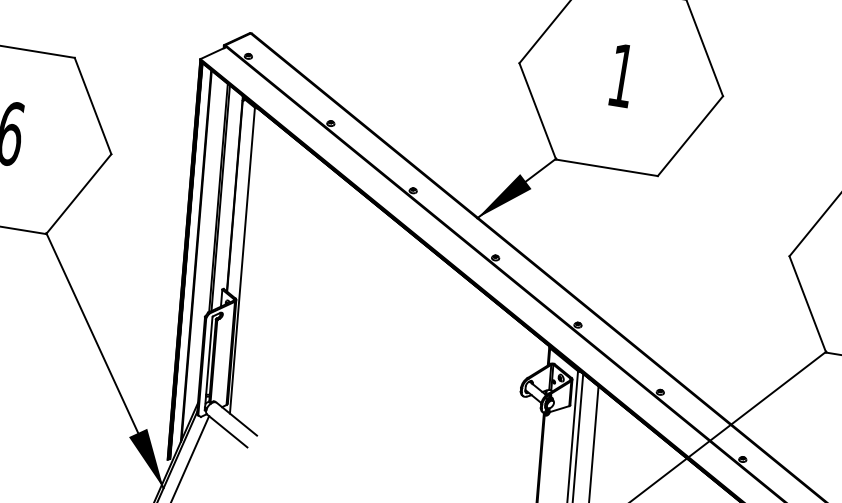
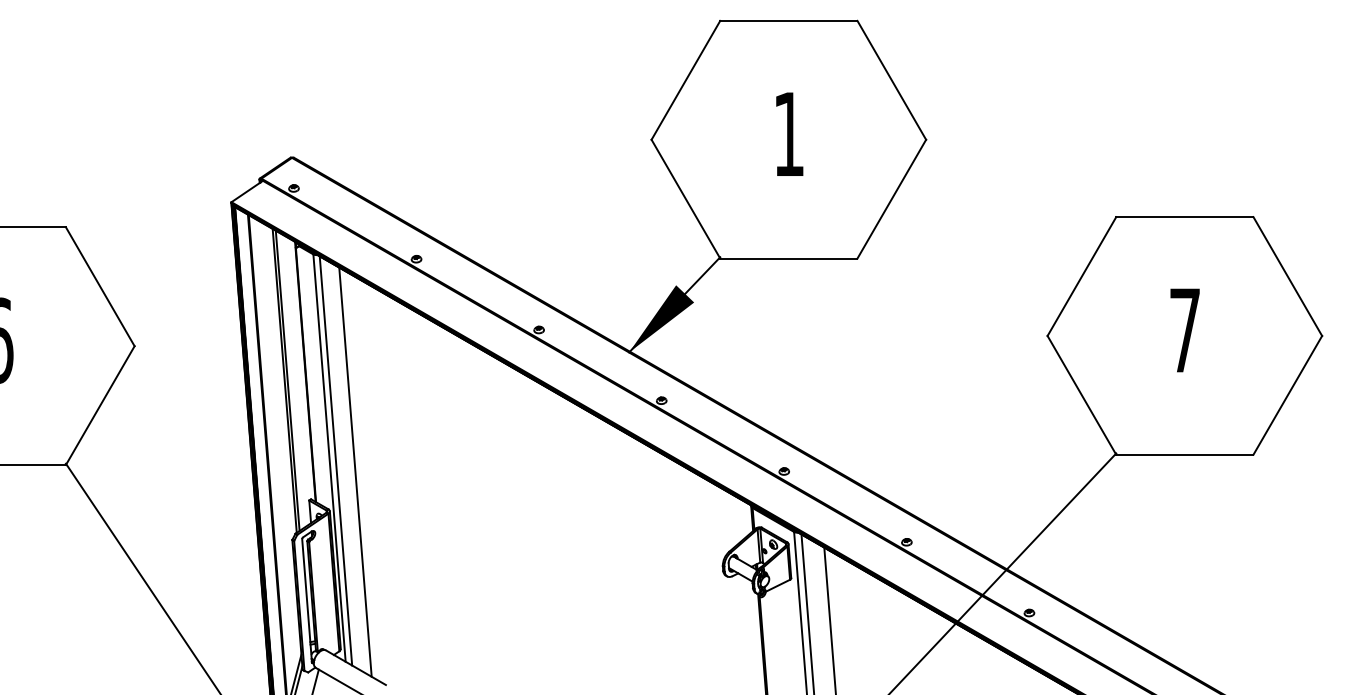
line: (246, 263) -> (335, 460), added
line: (260, 273) -> (355, 471), added

